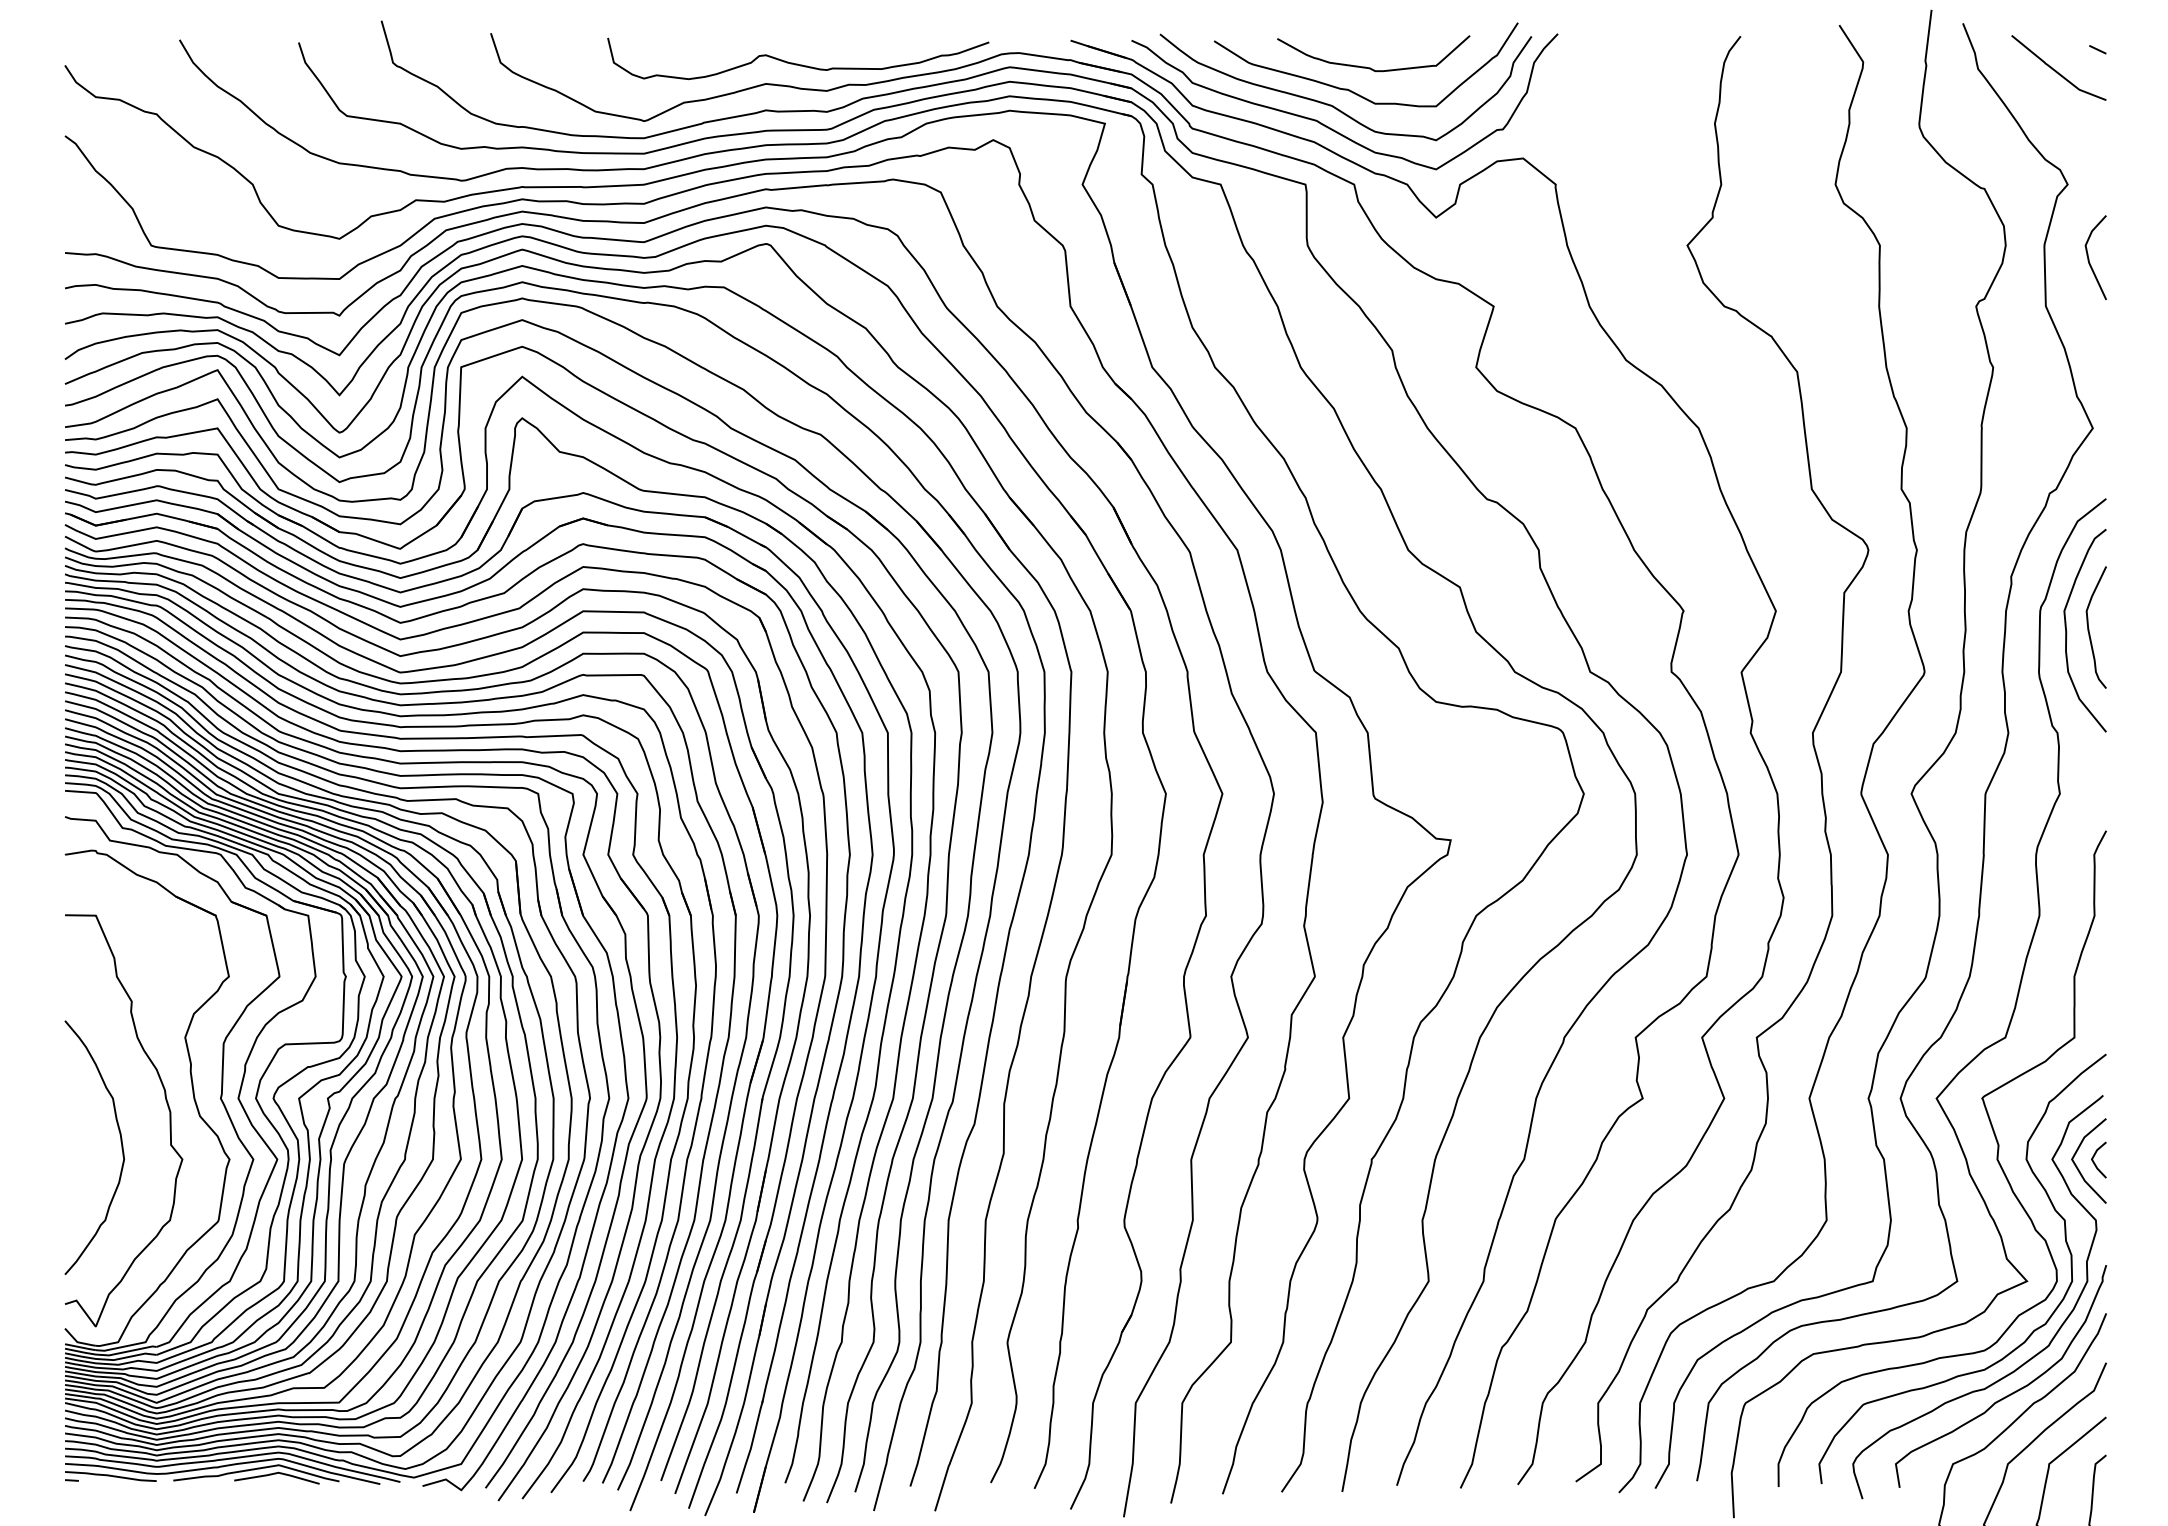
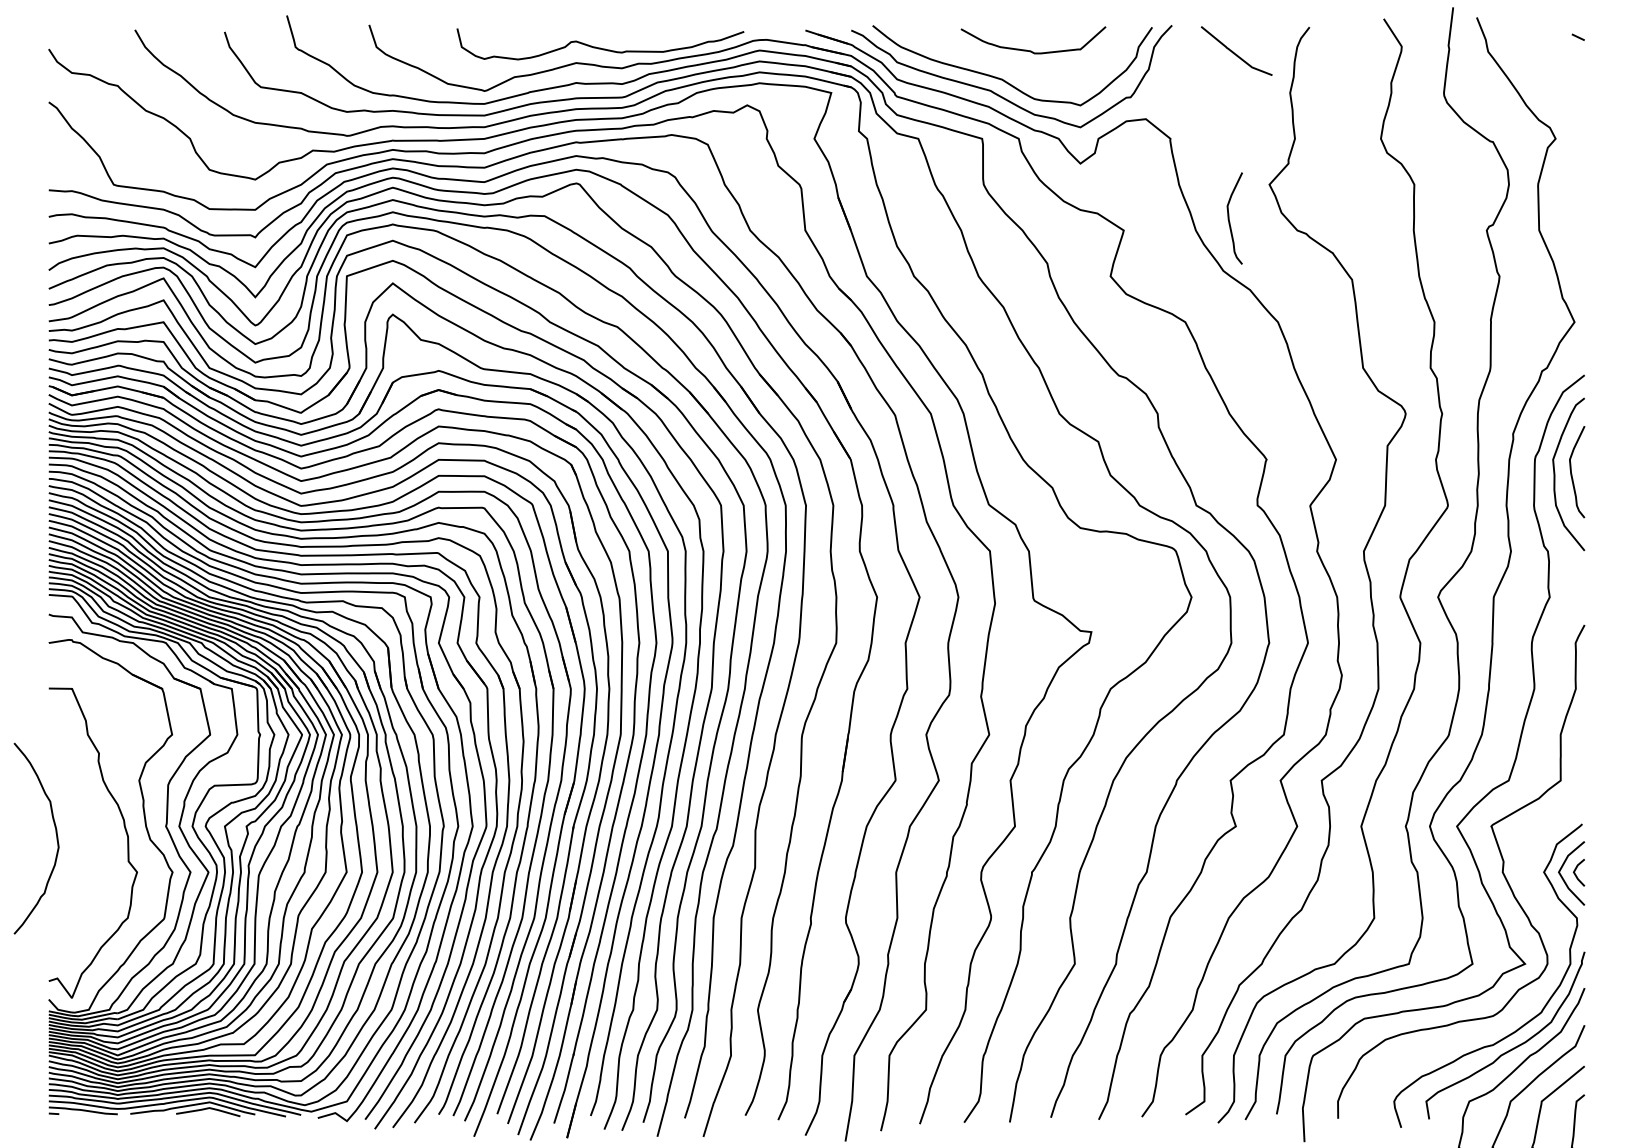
curve: (2055, 69) -> (1234, 52), moved
curve: (1351, 90) -> (1016, 68), removed
line: (2089, 258) -> (1572, 194), removed
curve: (1634, 291) -> (1229, 219), added
curve: (120, 1142) -> (55, 834), moved
curve: (2029, 1334) -> (1526, 1003), removed

